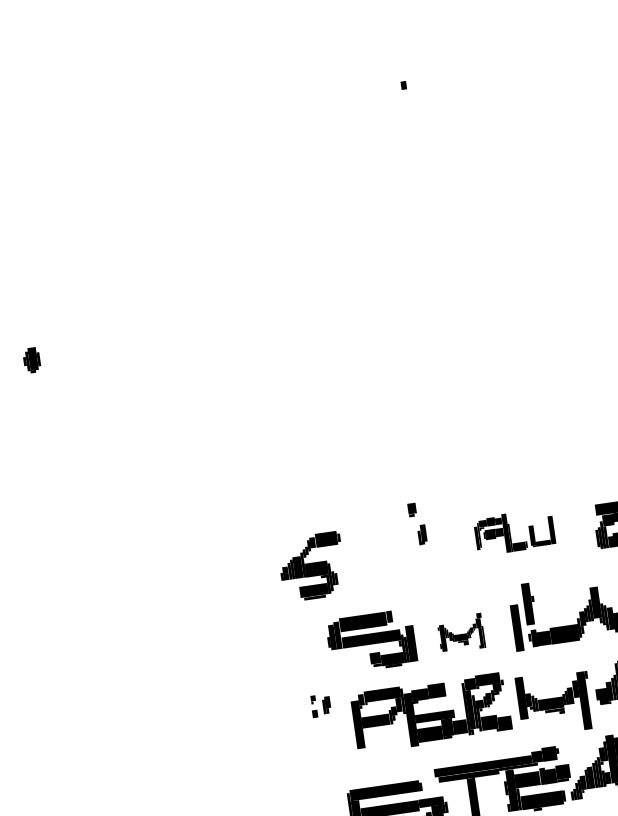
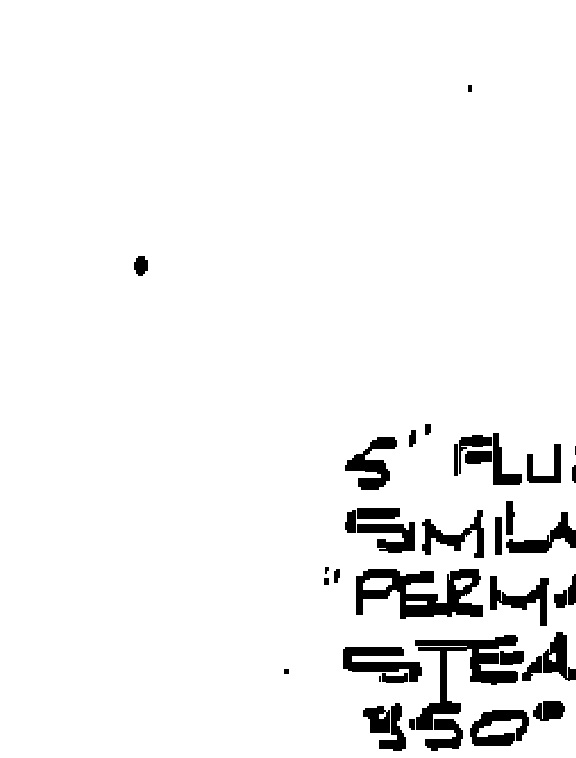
part: (514, 531) -> (507, 458), size x1.67
part: (422, 534) -> (412, 438), moved
part: (311, 566) -> (370, 463), moved
part: (460, 632) -> (452, 533), size x1.67

